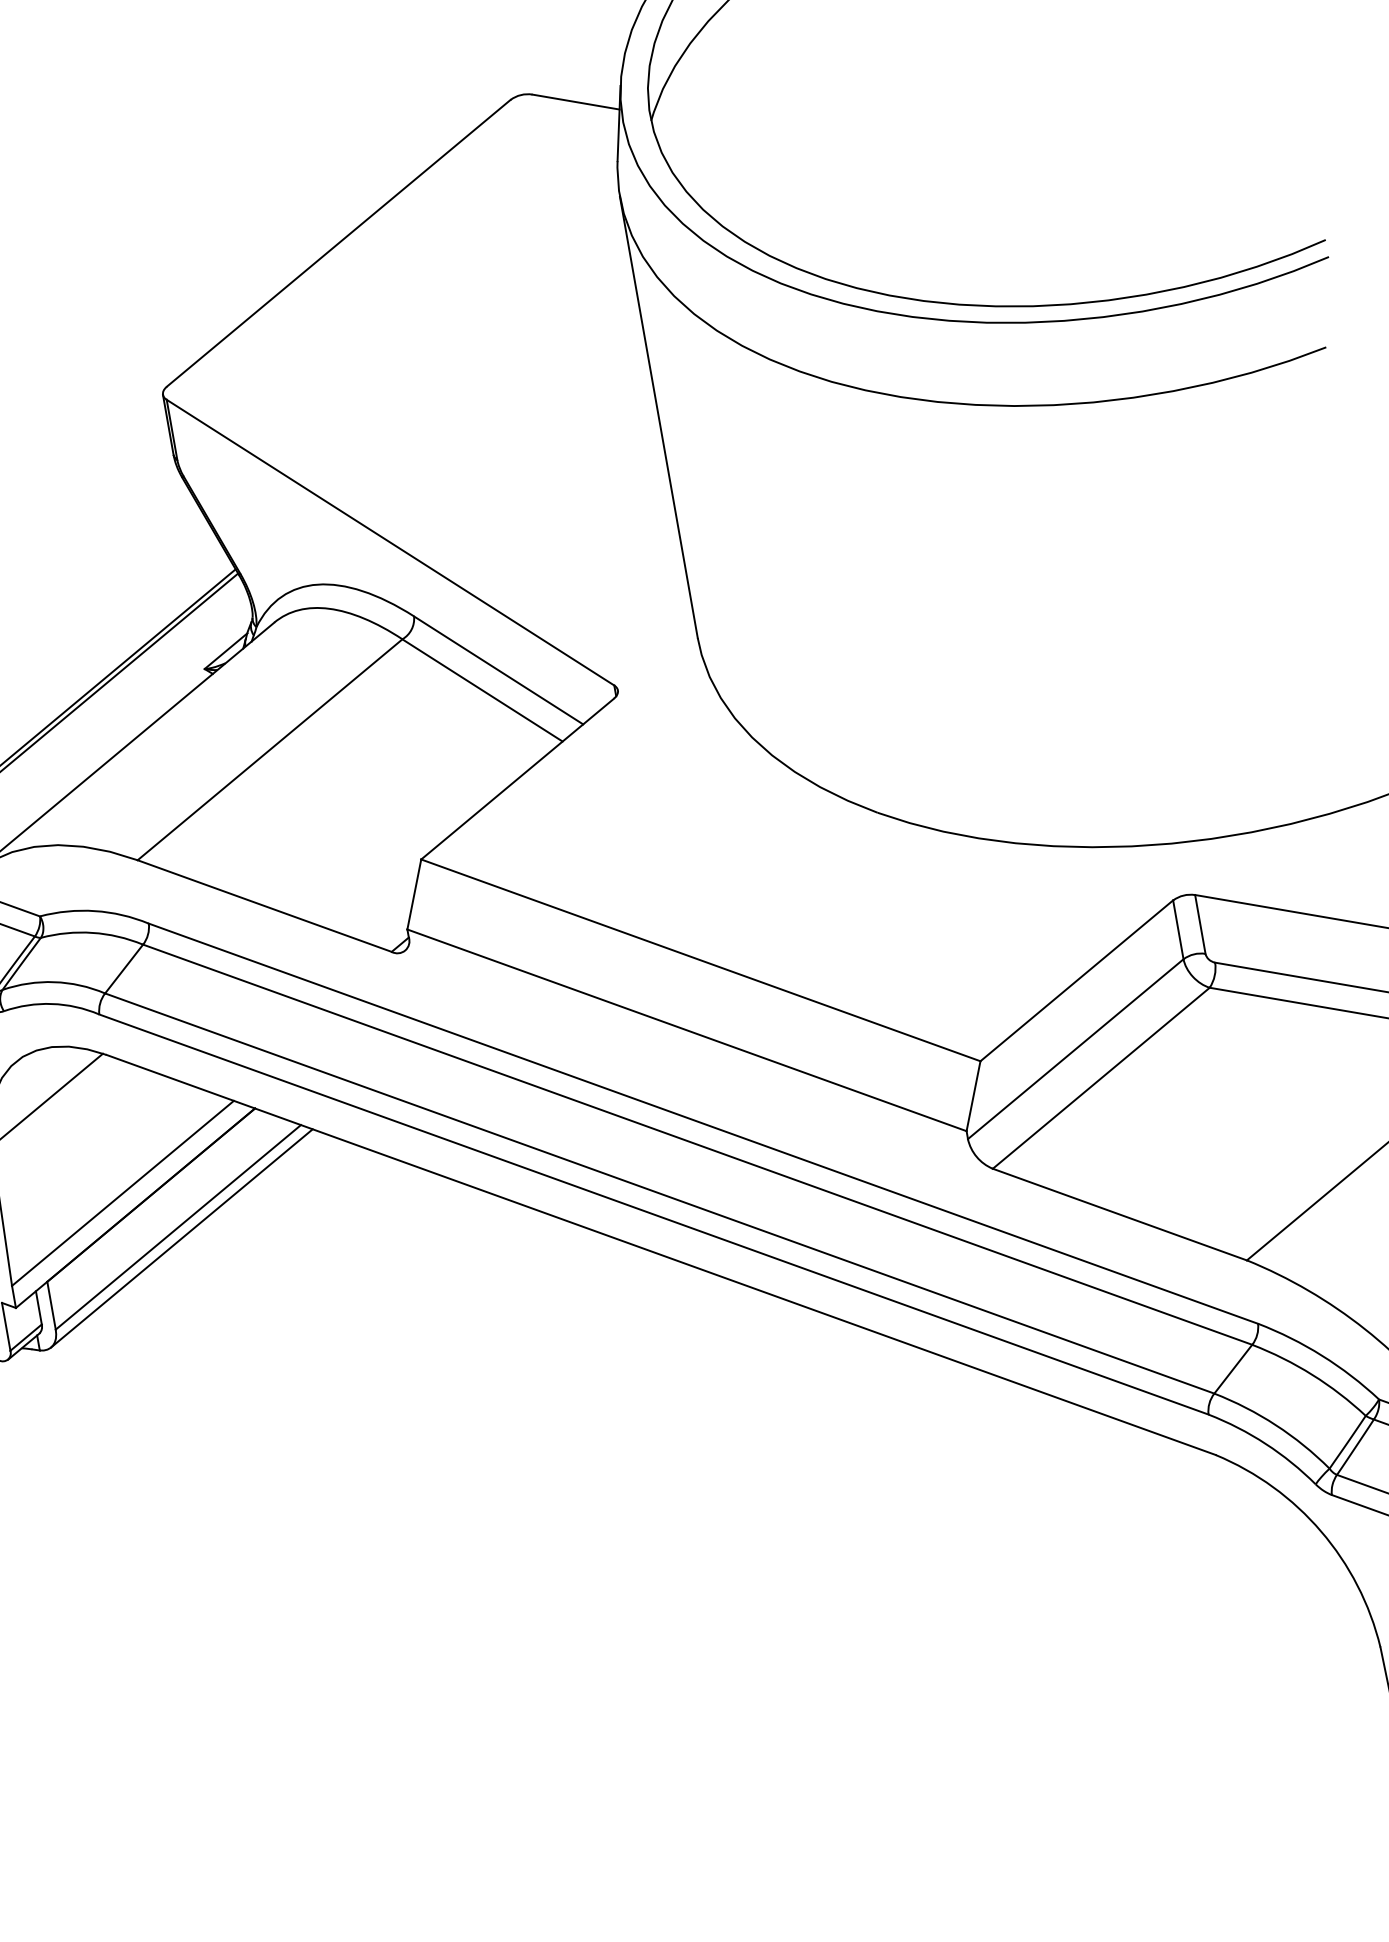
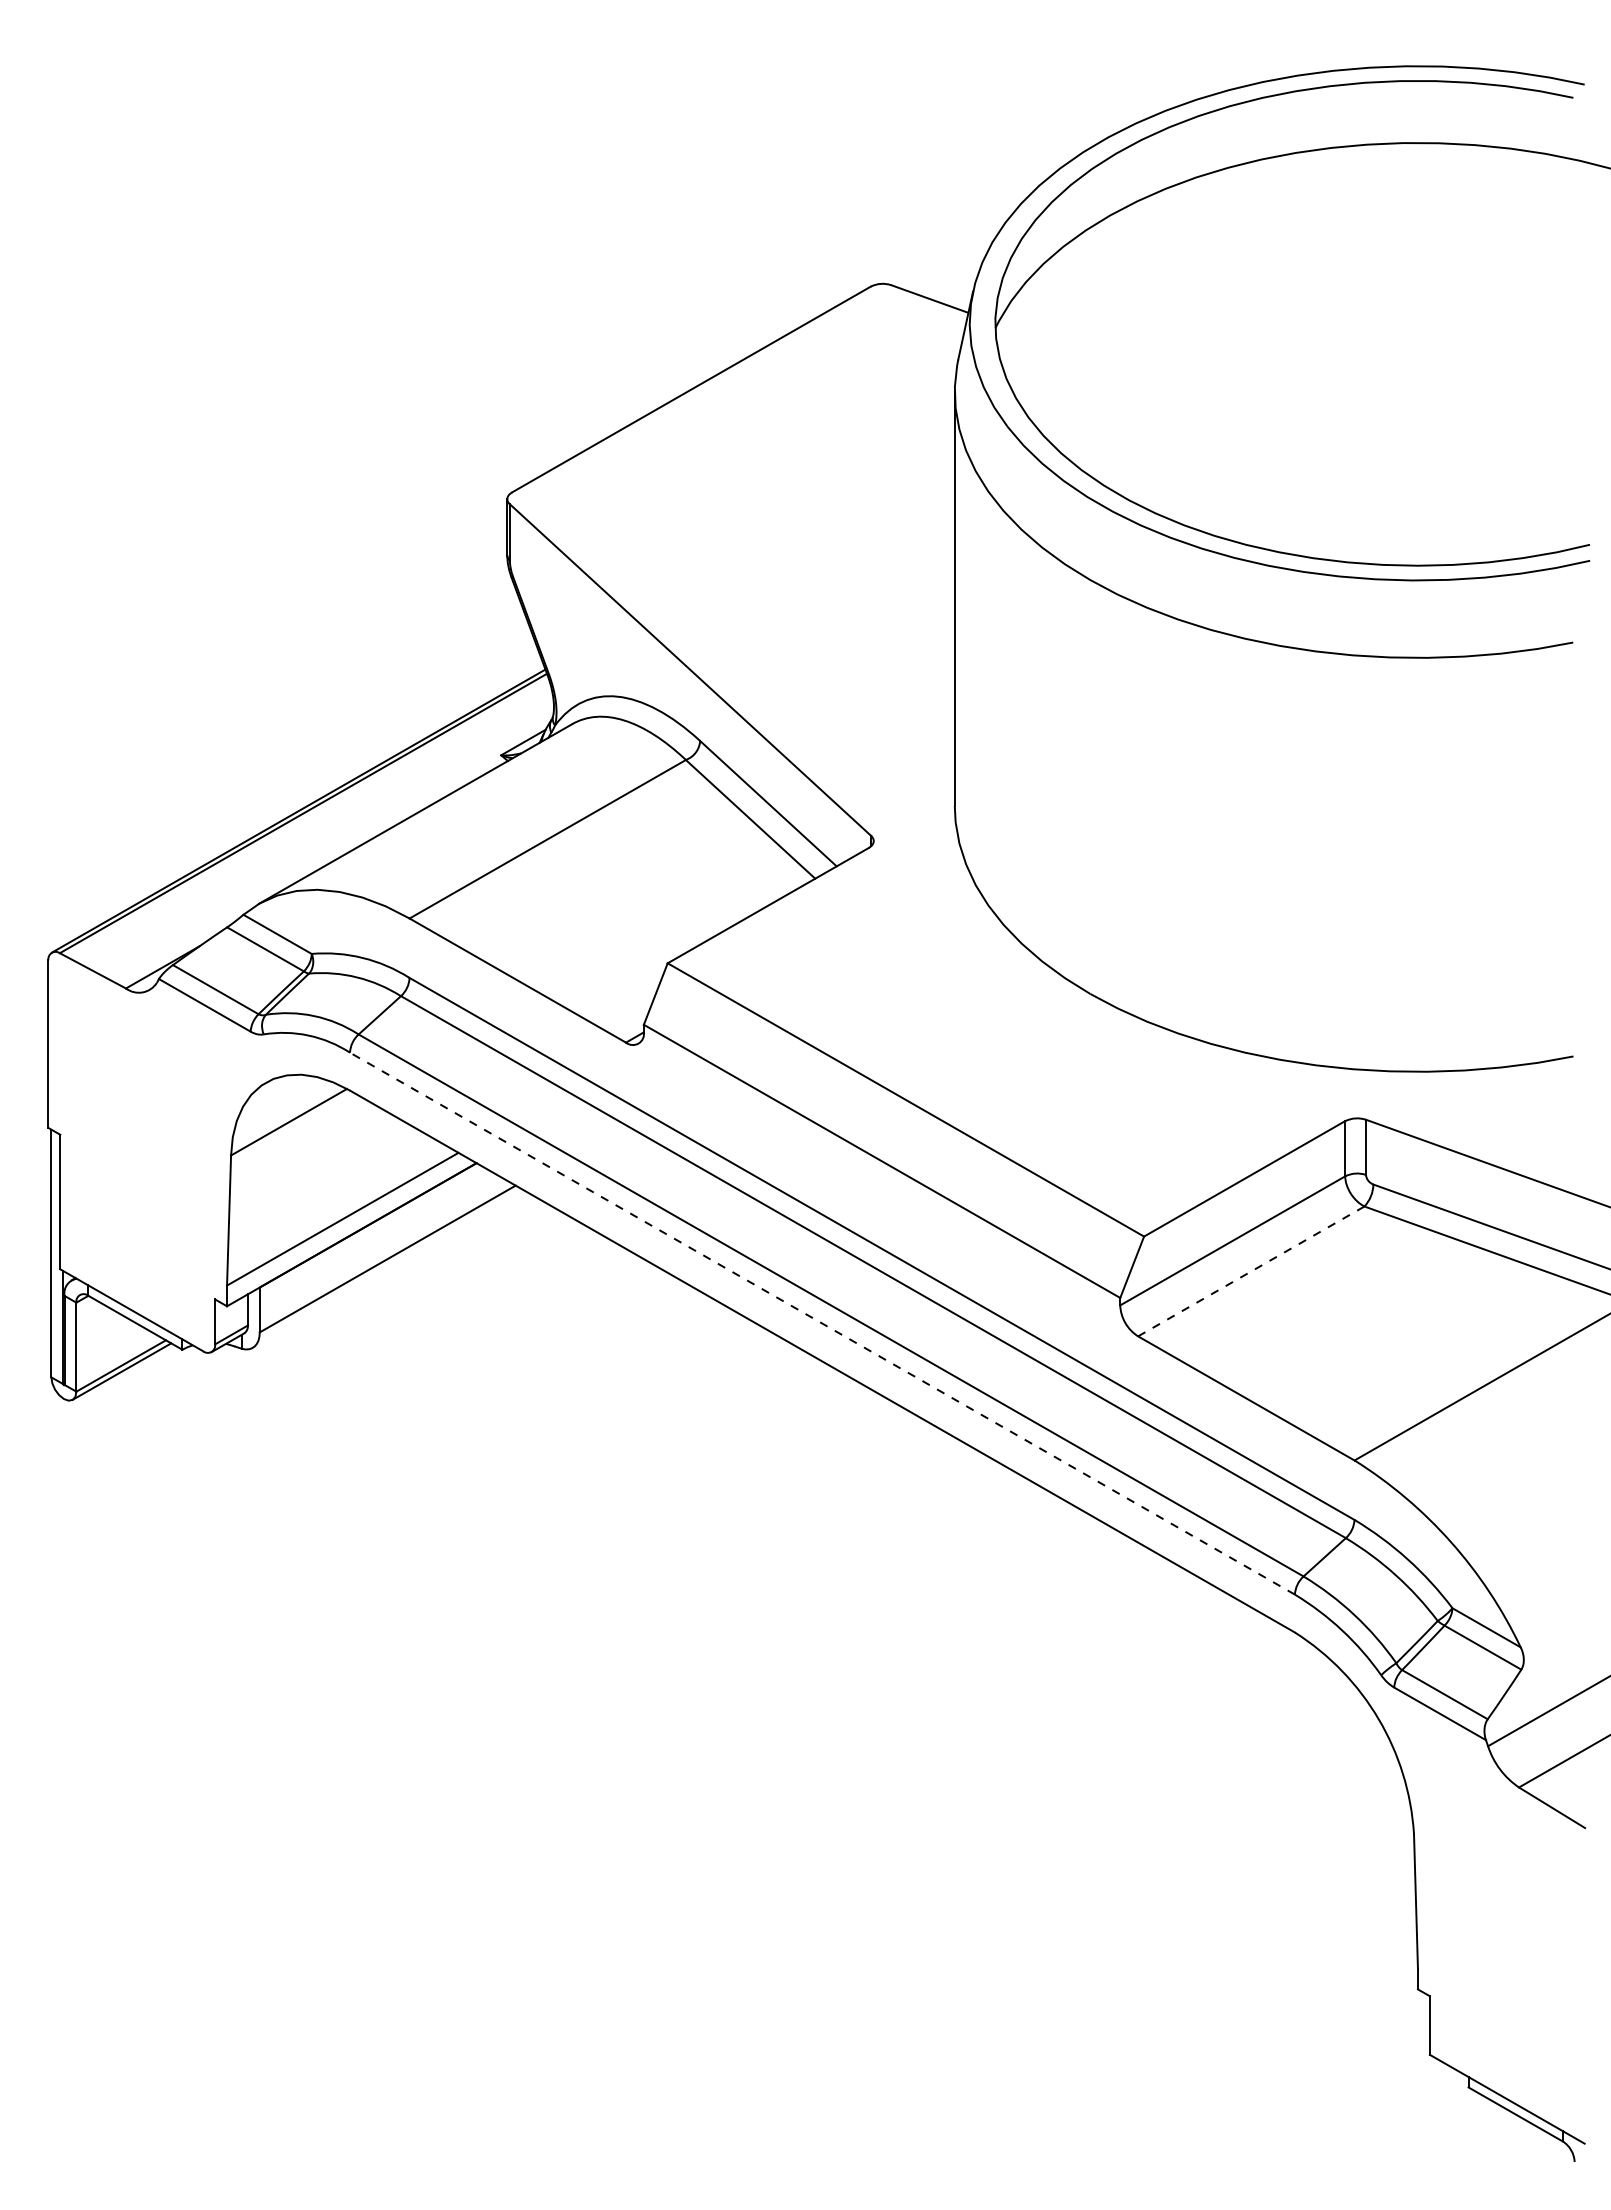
line: (1100, 1078) -> (1250, 1271), solid -> dashed
line: (653, 1214) -> (822, 1323), solid -> dashed
line: (181, 1238) -> (388, 1269), removed

